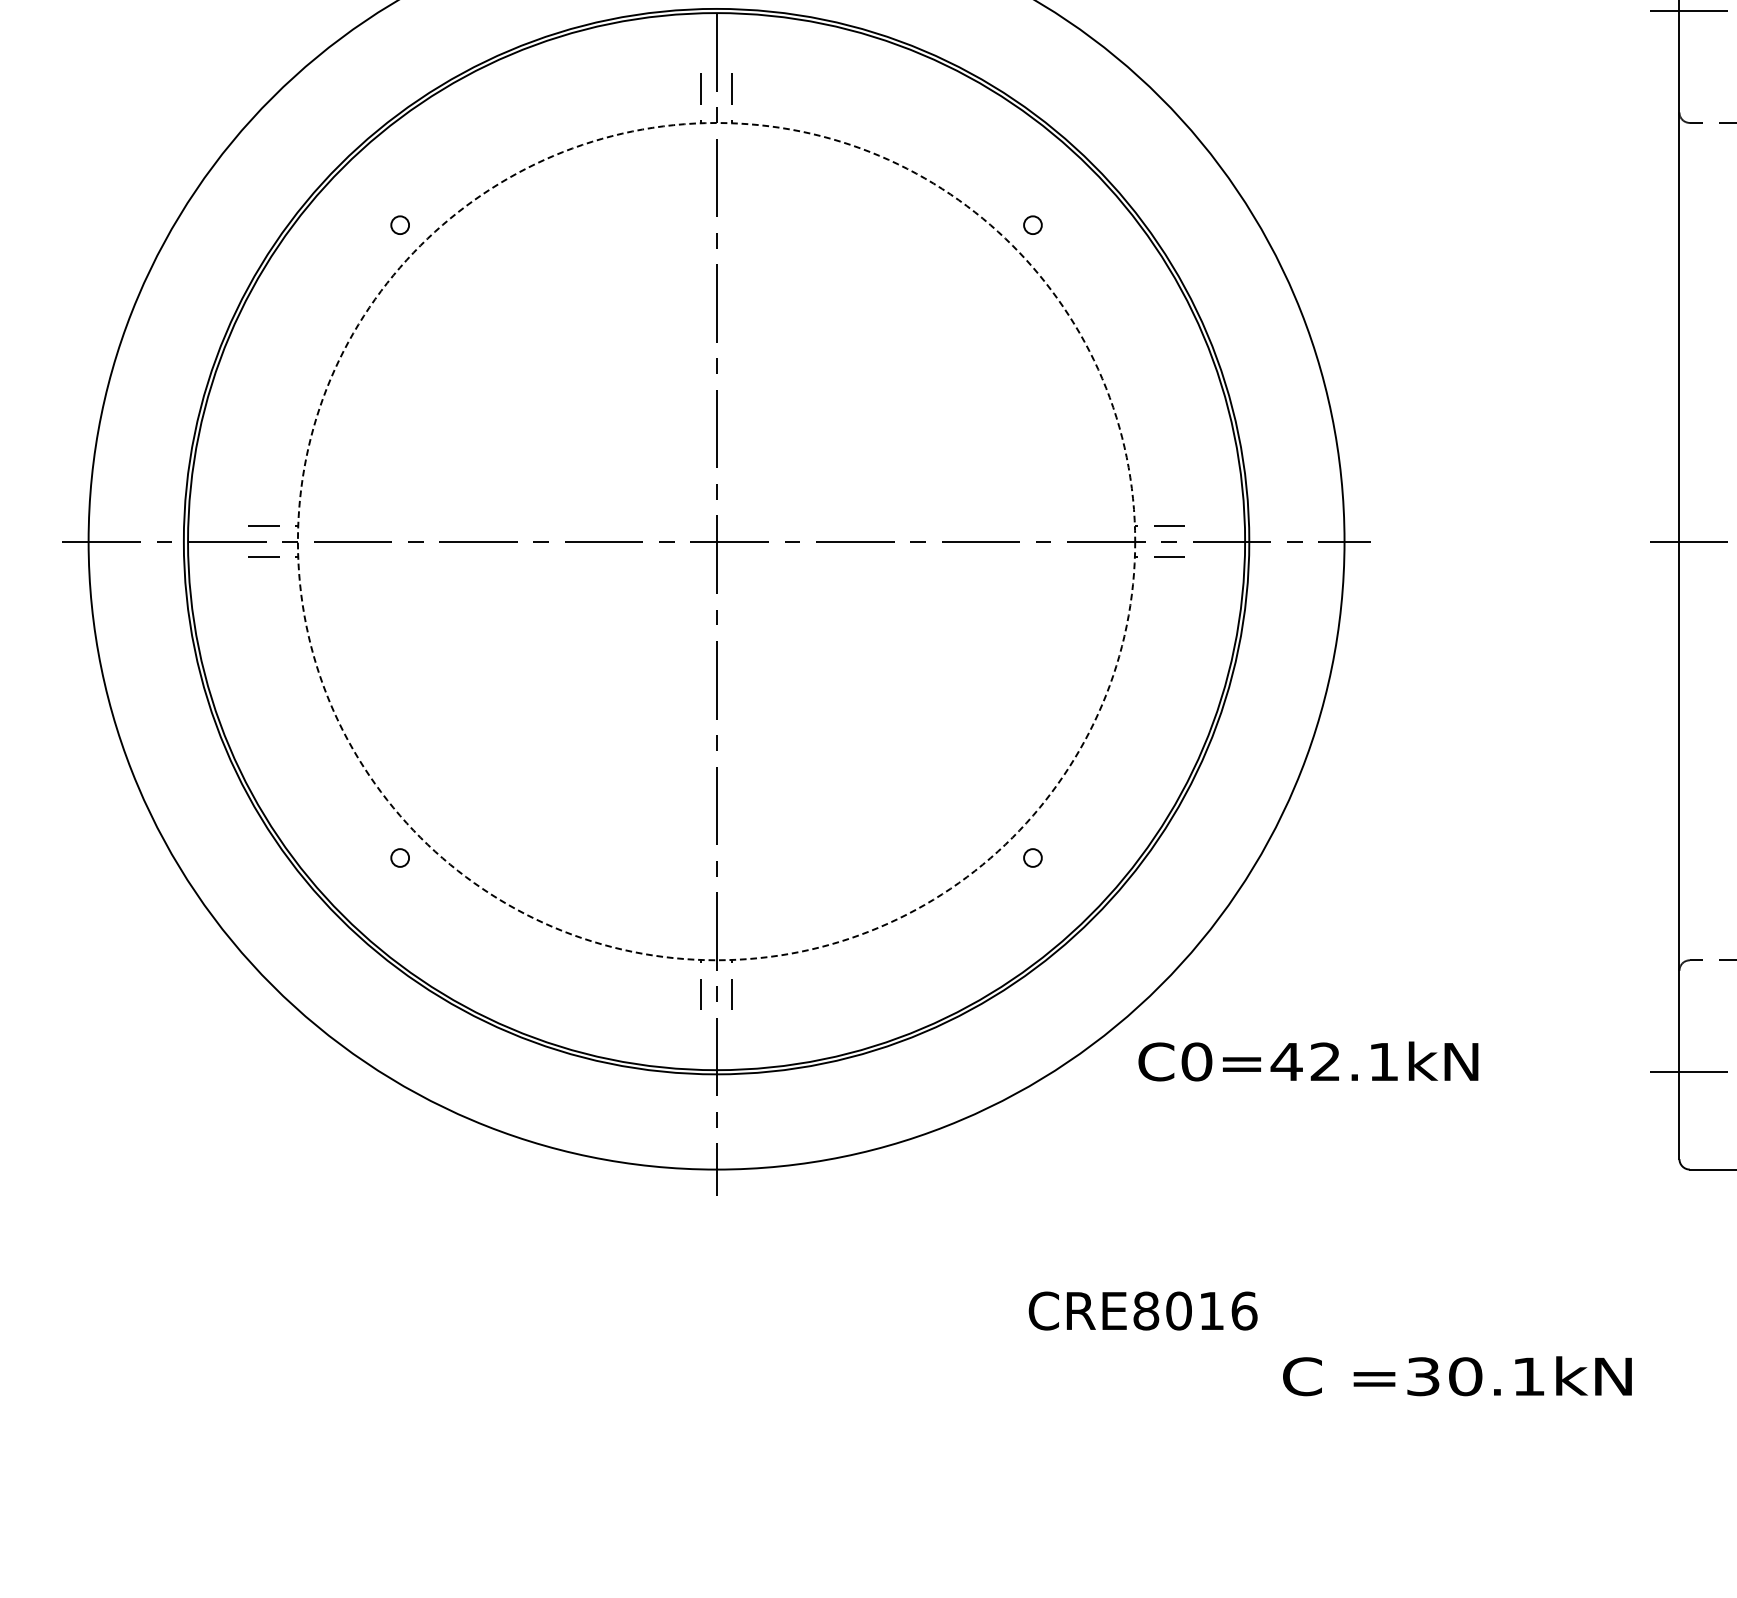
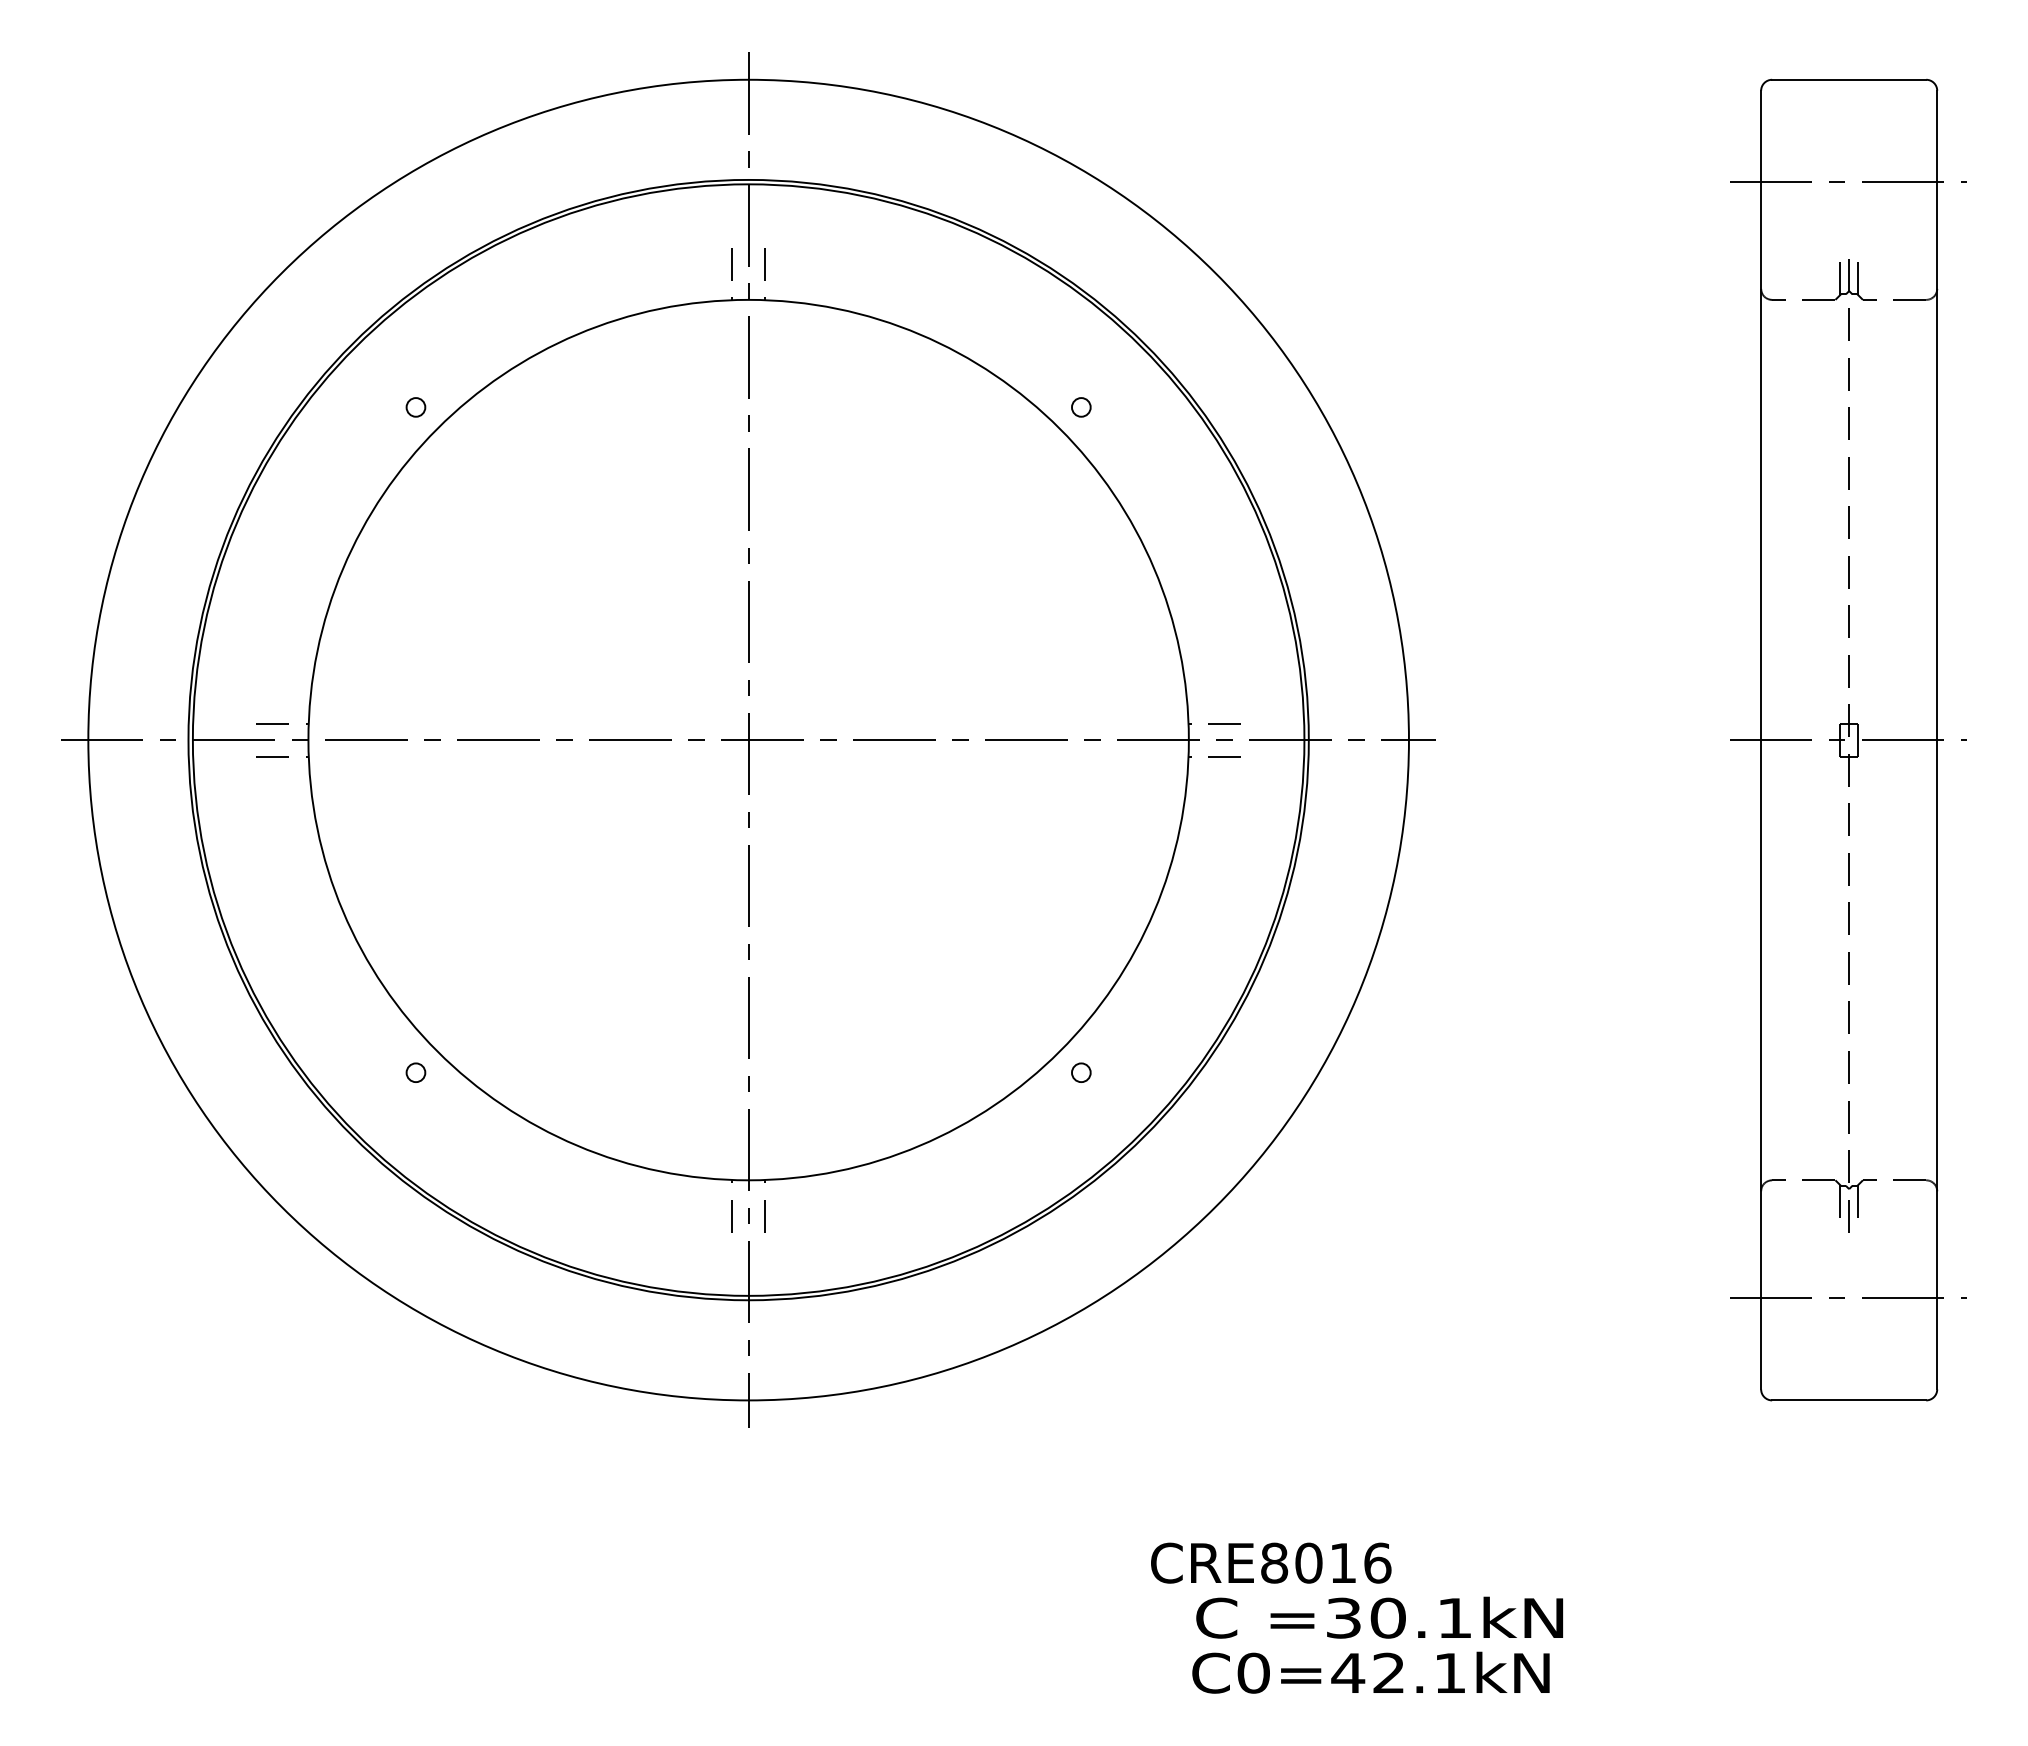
circle: (716, 541) -> (748, 739), dashed -> solid
text: (1307, 1061) -> (1370, 1672), moved
text: (1143, 1310) -> (1271, 1562), moved
text: (1457, 1376) -> (1379, 1617), moved

